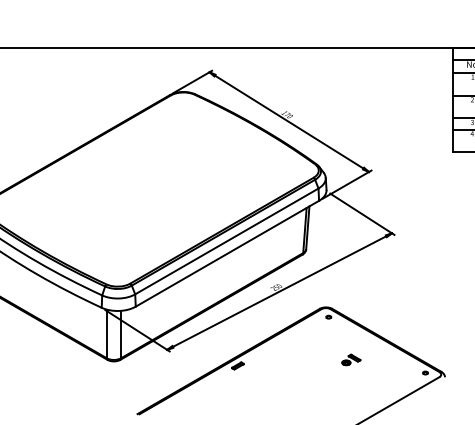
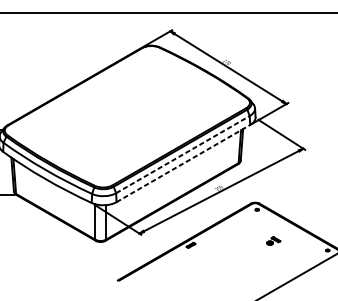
line: (226, 241) -> (182, 154), solid -> dashed
line: (227, 253) -> (183, 163), solid -> dashed

